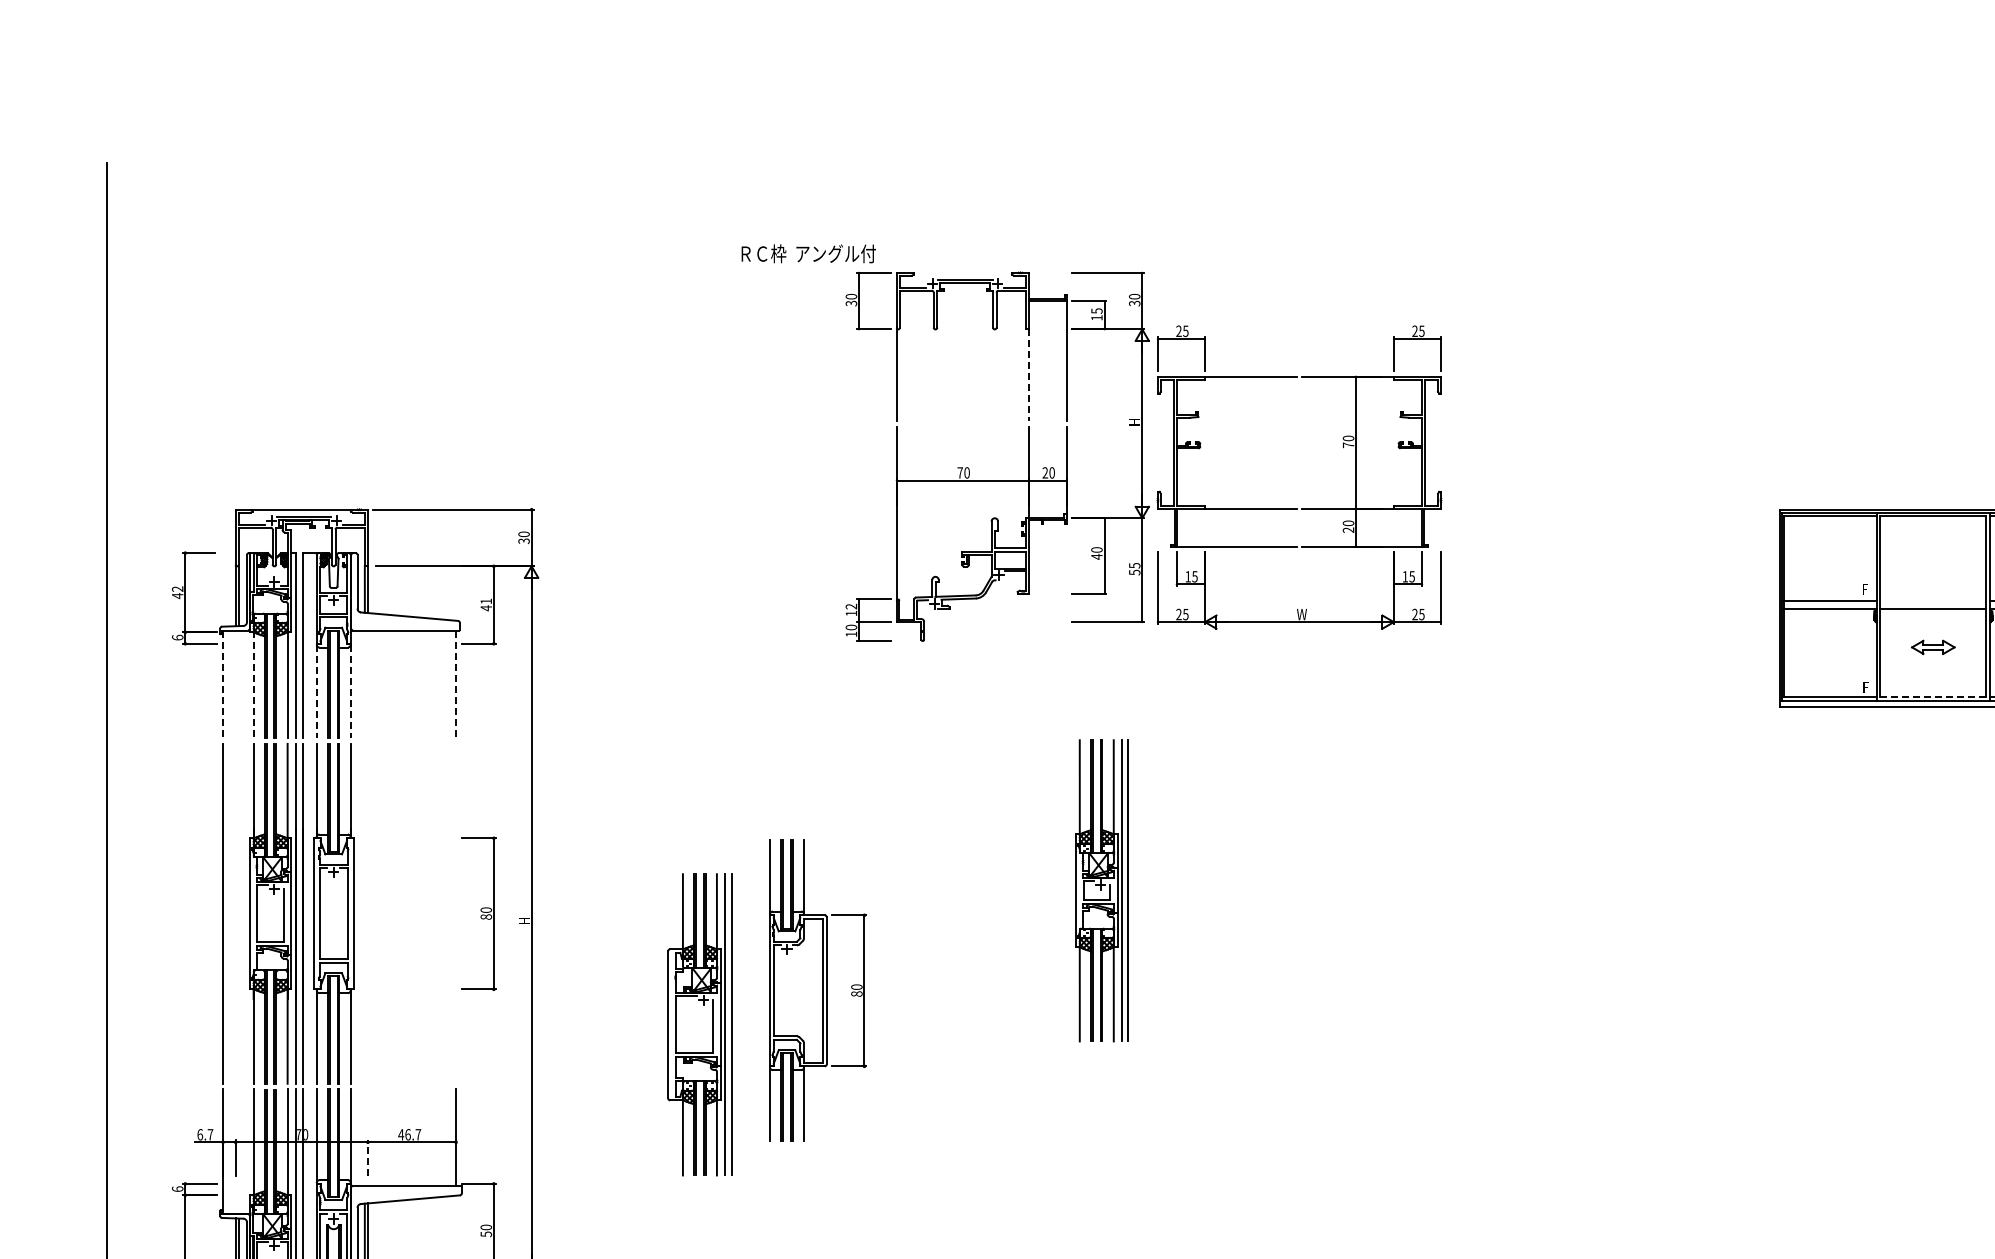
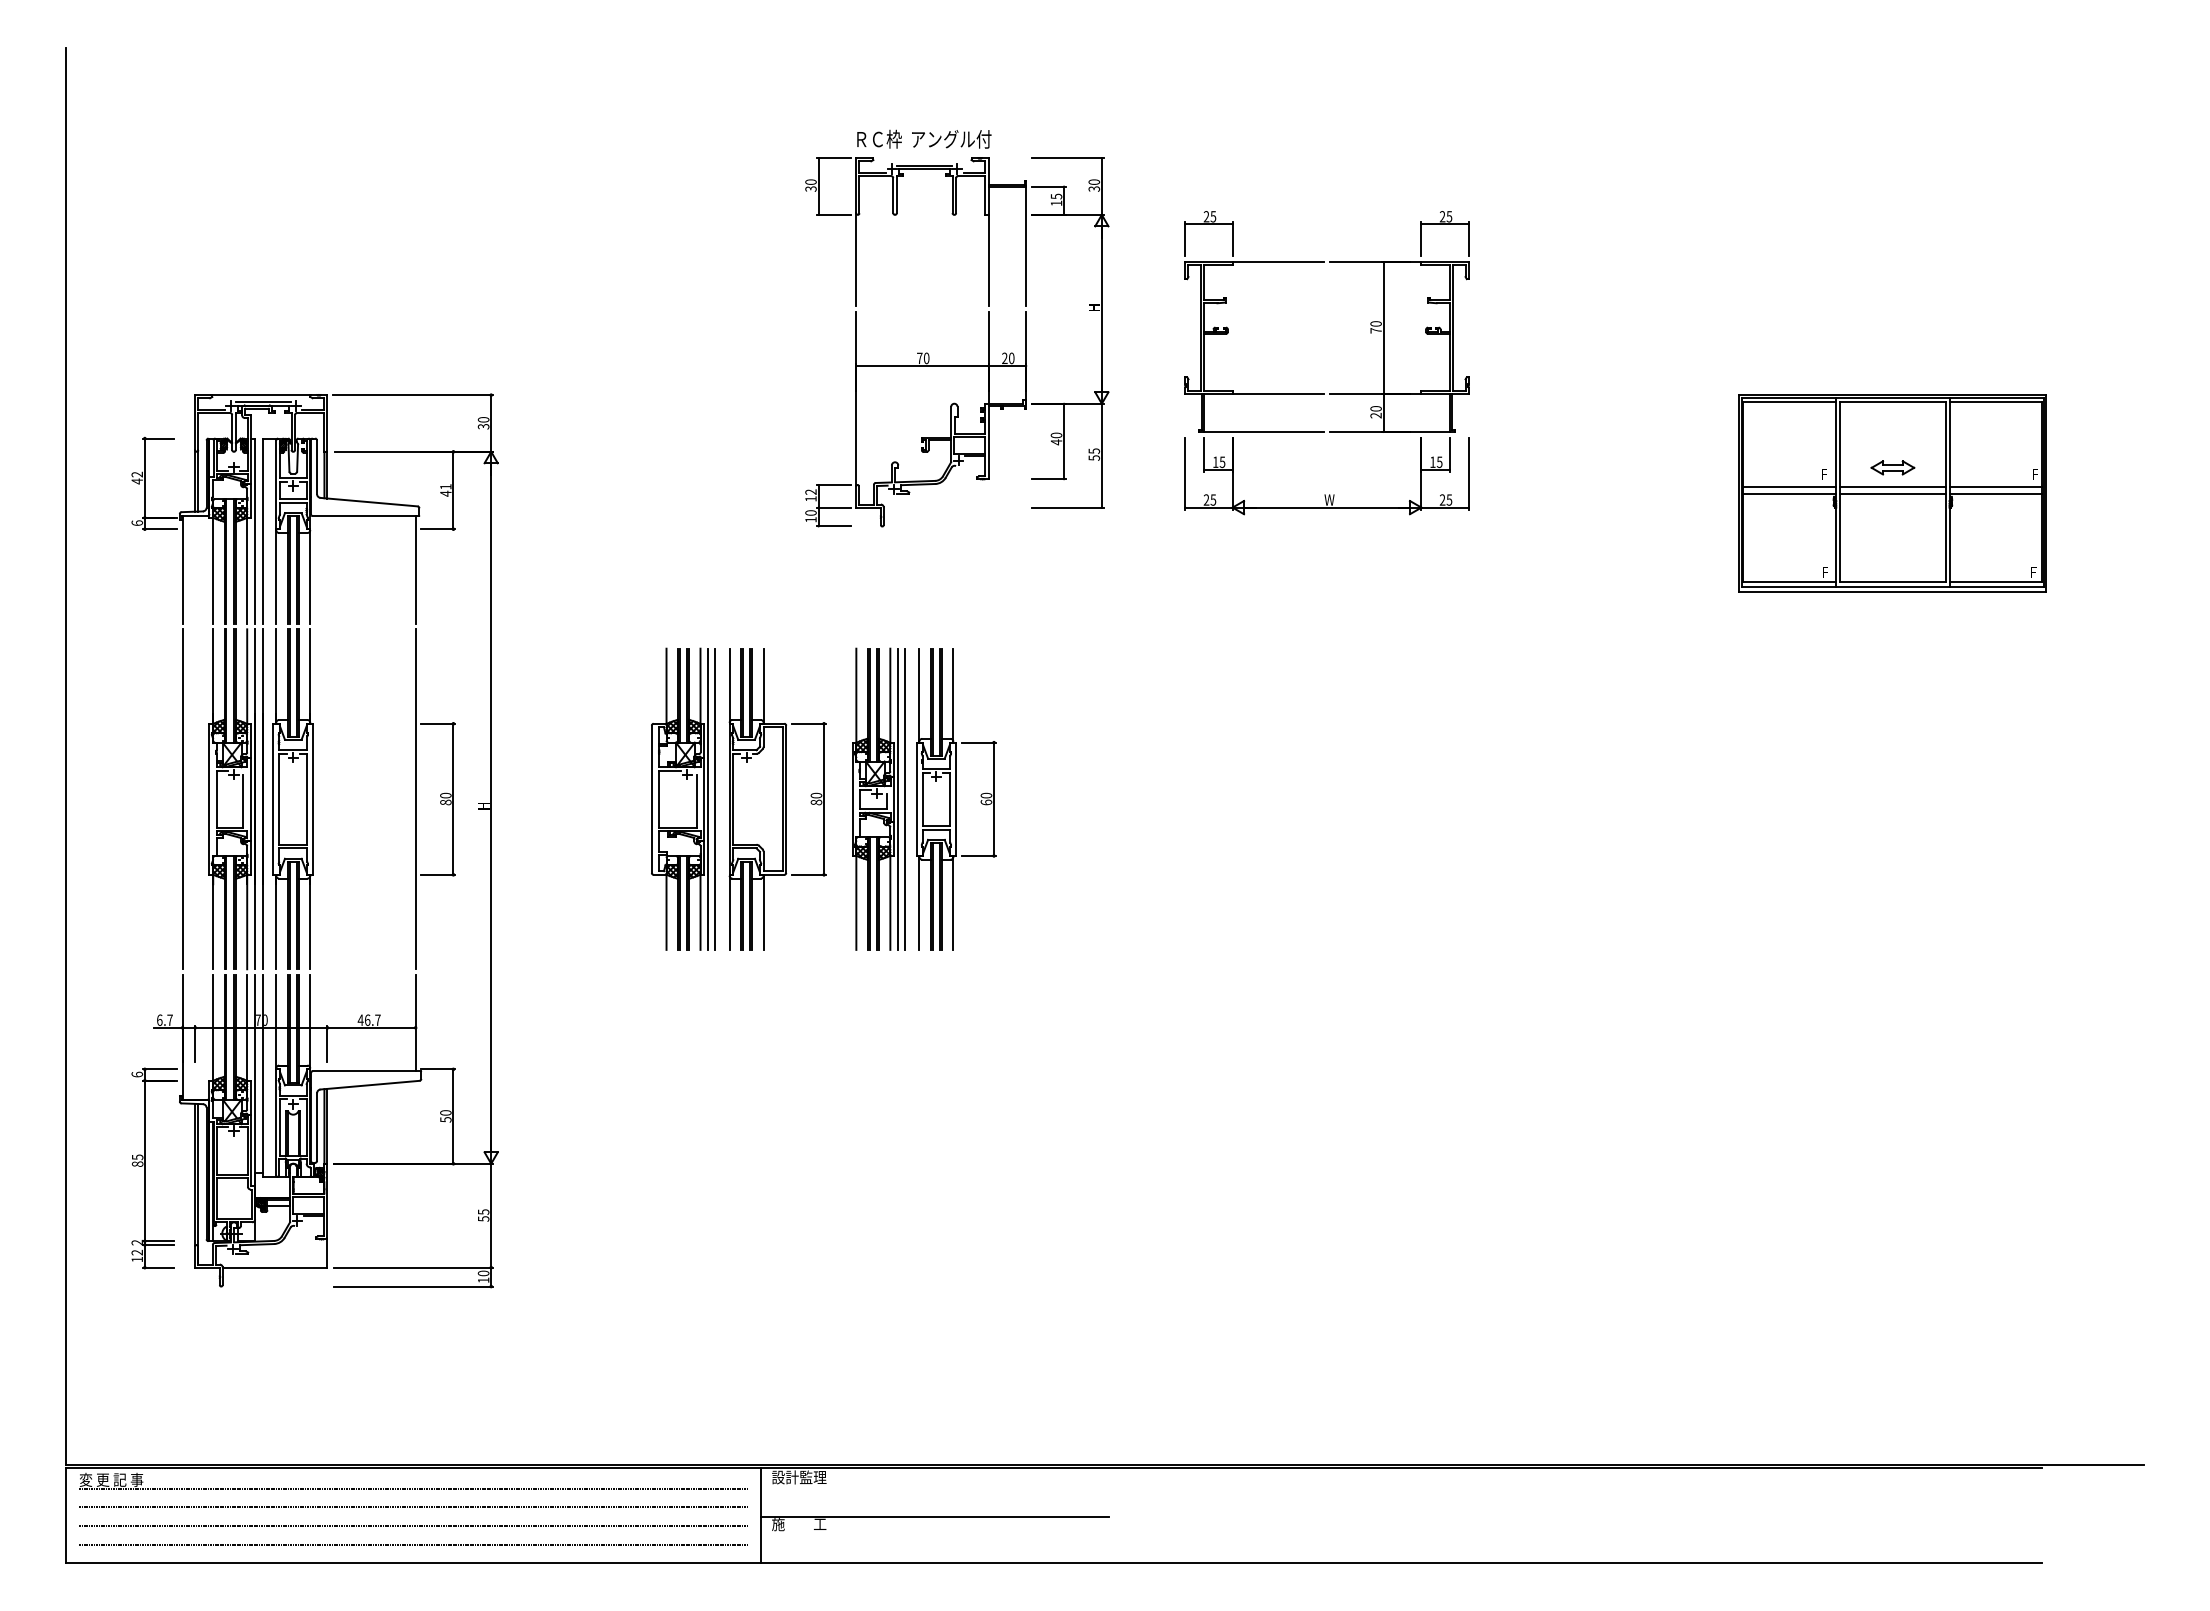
text: (808, 253) -> (924, 138), moved
line: (1028, 375) -> (988, 260), dashed -> solid
part: (1296, 508) -> (1324, 393), moved
line: (1932, 601) -> (1892, 486), added
part: (1932, 647) -> (1892, 467), moved
line: (222, 684) -> (182, 569), dashed -> solid
line: (455, 684) -> (415, 569), dashed -> solid
line: (253, 685) -> (213, 570), dashed -> solid
line: (316, 692) -> (276, 577), dashed -> solid
line: (350, 692) -> (310, 577), dashed -> solid
line: (1932, 697) -> (1892, 582), dashed -> solid
part: (1101, 890) -> (878, 798), moved
line: (455, 914) -> (415, 799), added
part: (996, 914) -> (956, 799), added
part: (817, 991) -> (777, 799), moved
part: (699, 1024) -> (683, 798), moved
line: (367, 1158) -> (327, 1043), dashed -> solid

